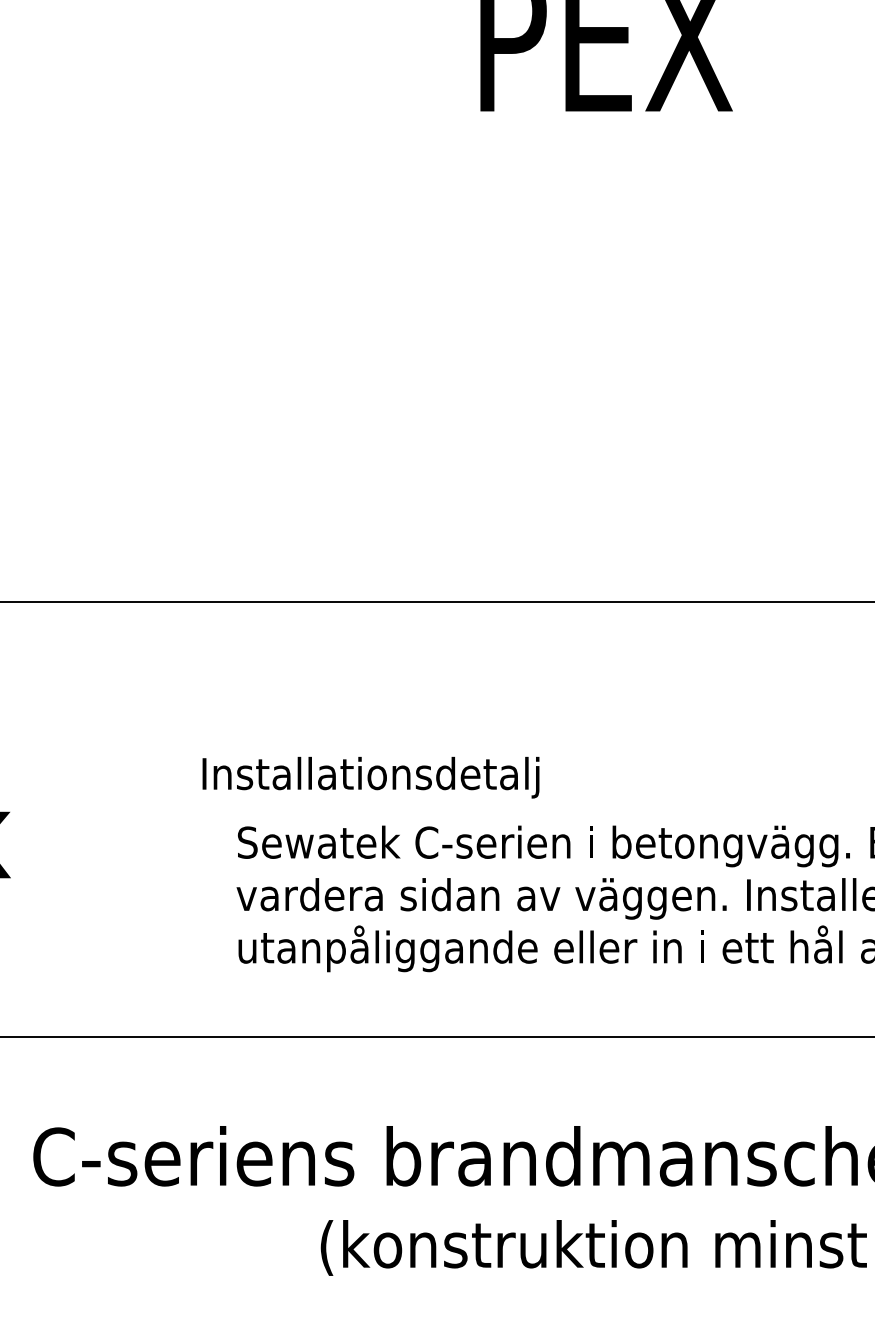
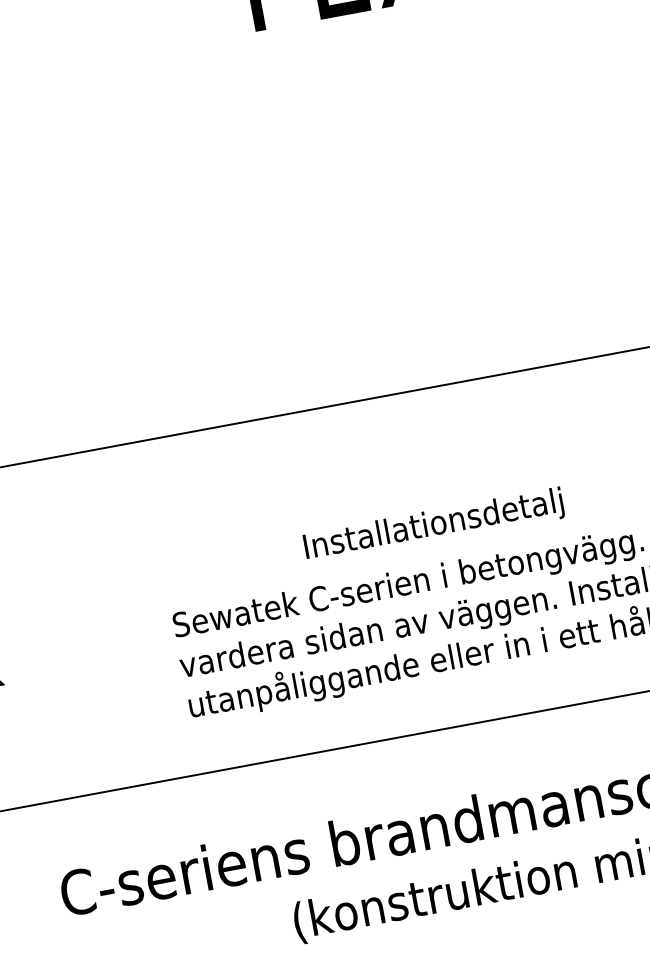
text: (370, 777) -> (433, 526), moved

